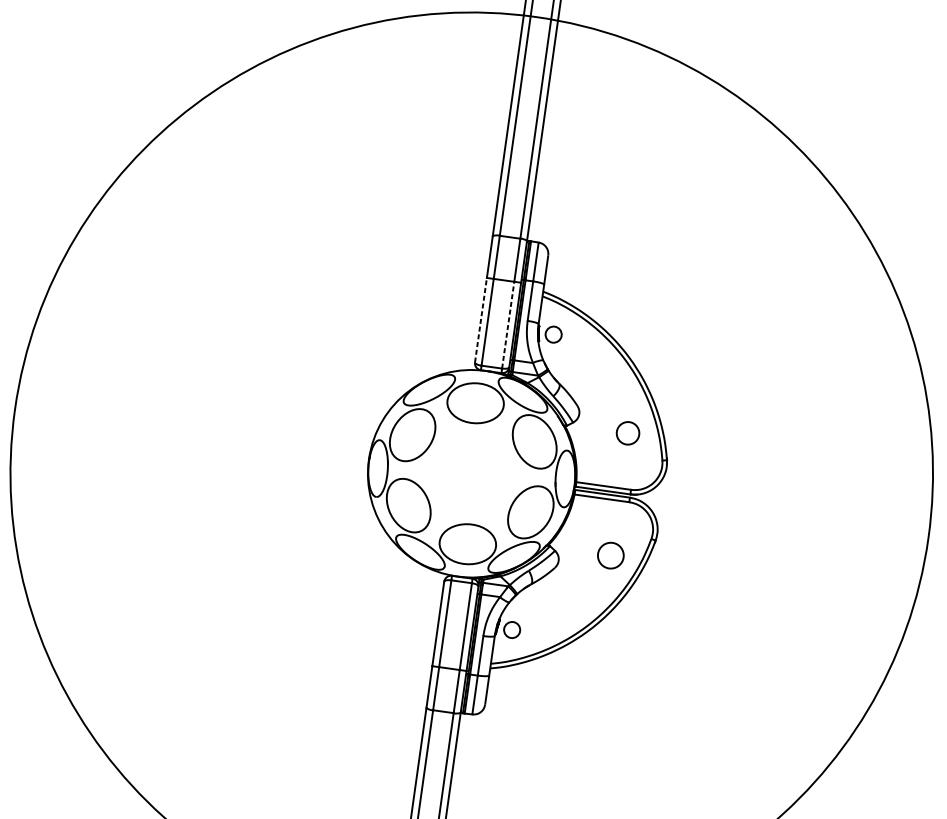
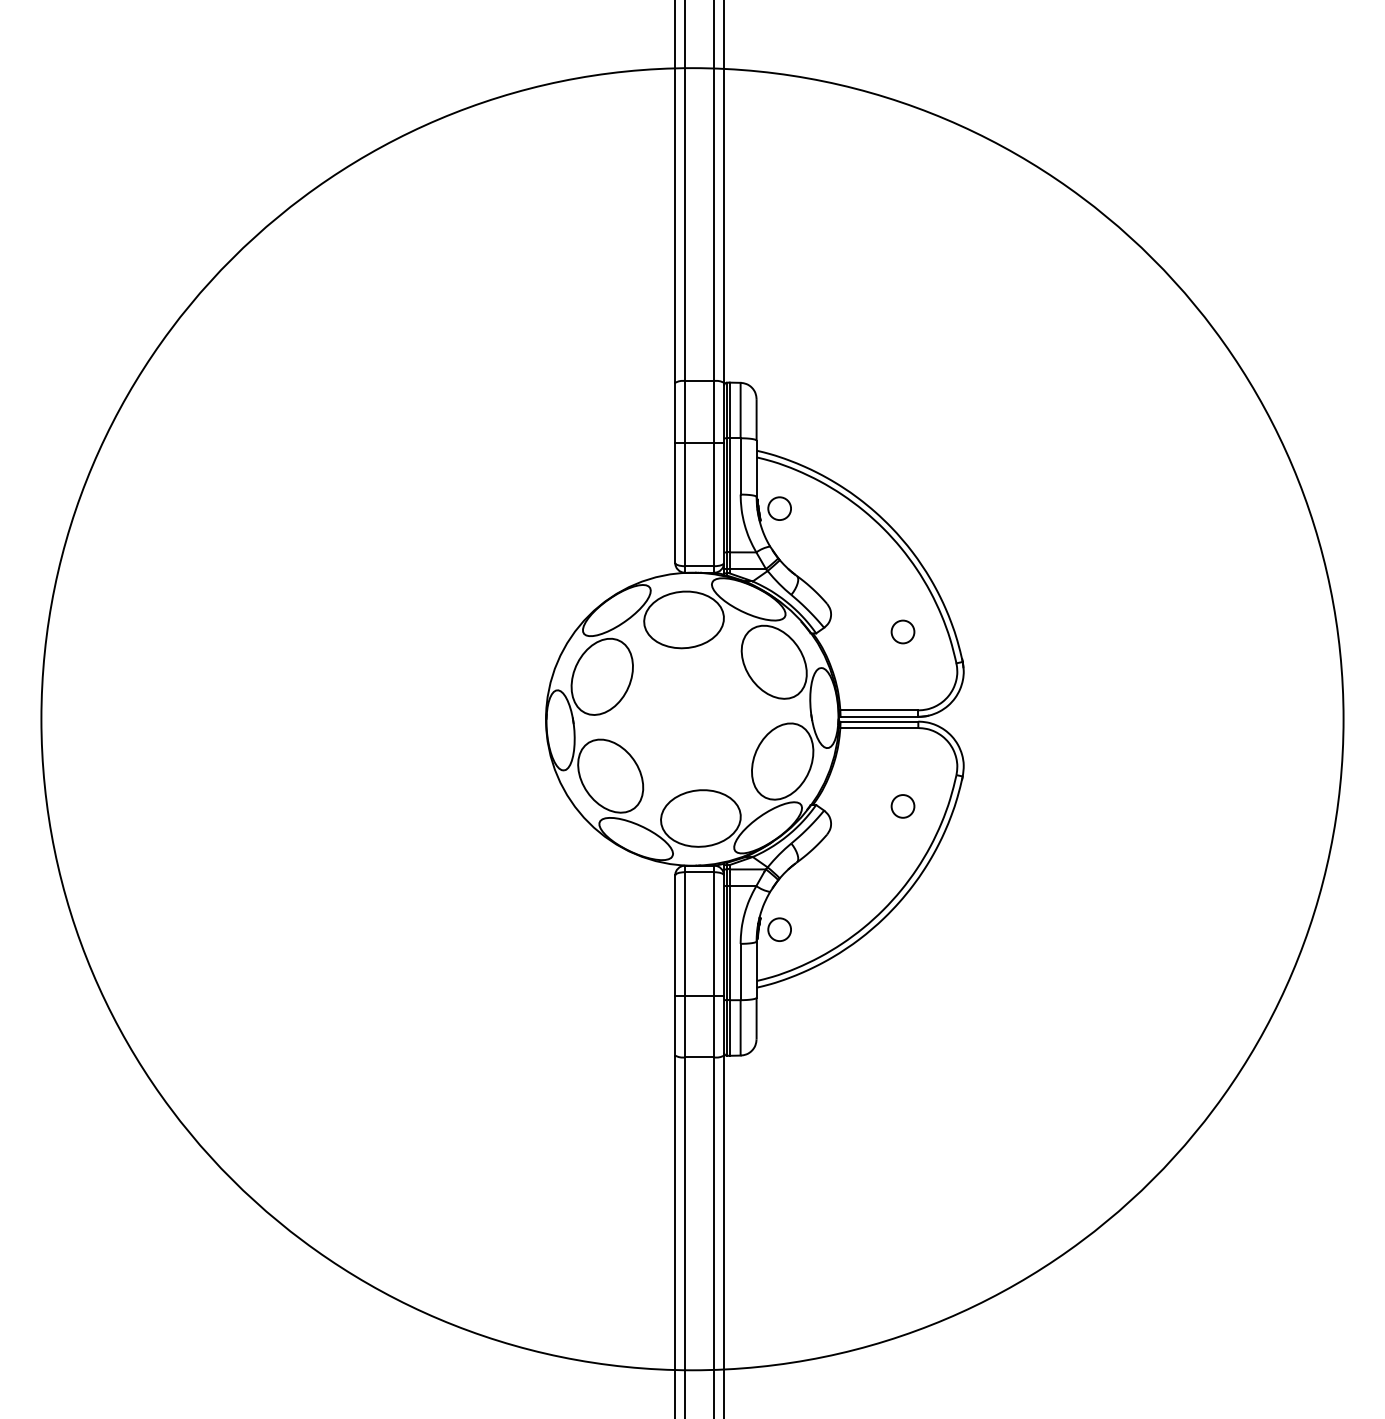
line: (481, 320) -> (675, 502), dashed -> solid
line: (508, 325) -> (714, 504), dashed -> solid
circle: (627, 432) -> (902, 631), size x0.71
circle: (610, 555) -> (902, 806), size x0.62

